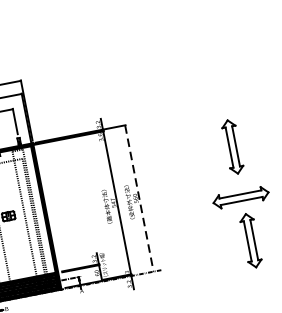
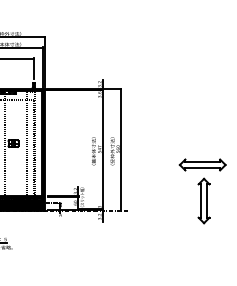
part: (232, 146) -> (203, 122), removed
line: (139, 198) -> (121, 149), dashed -> solid

